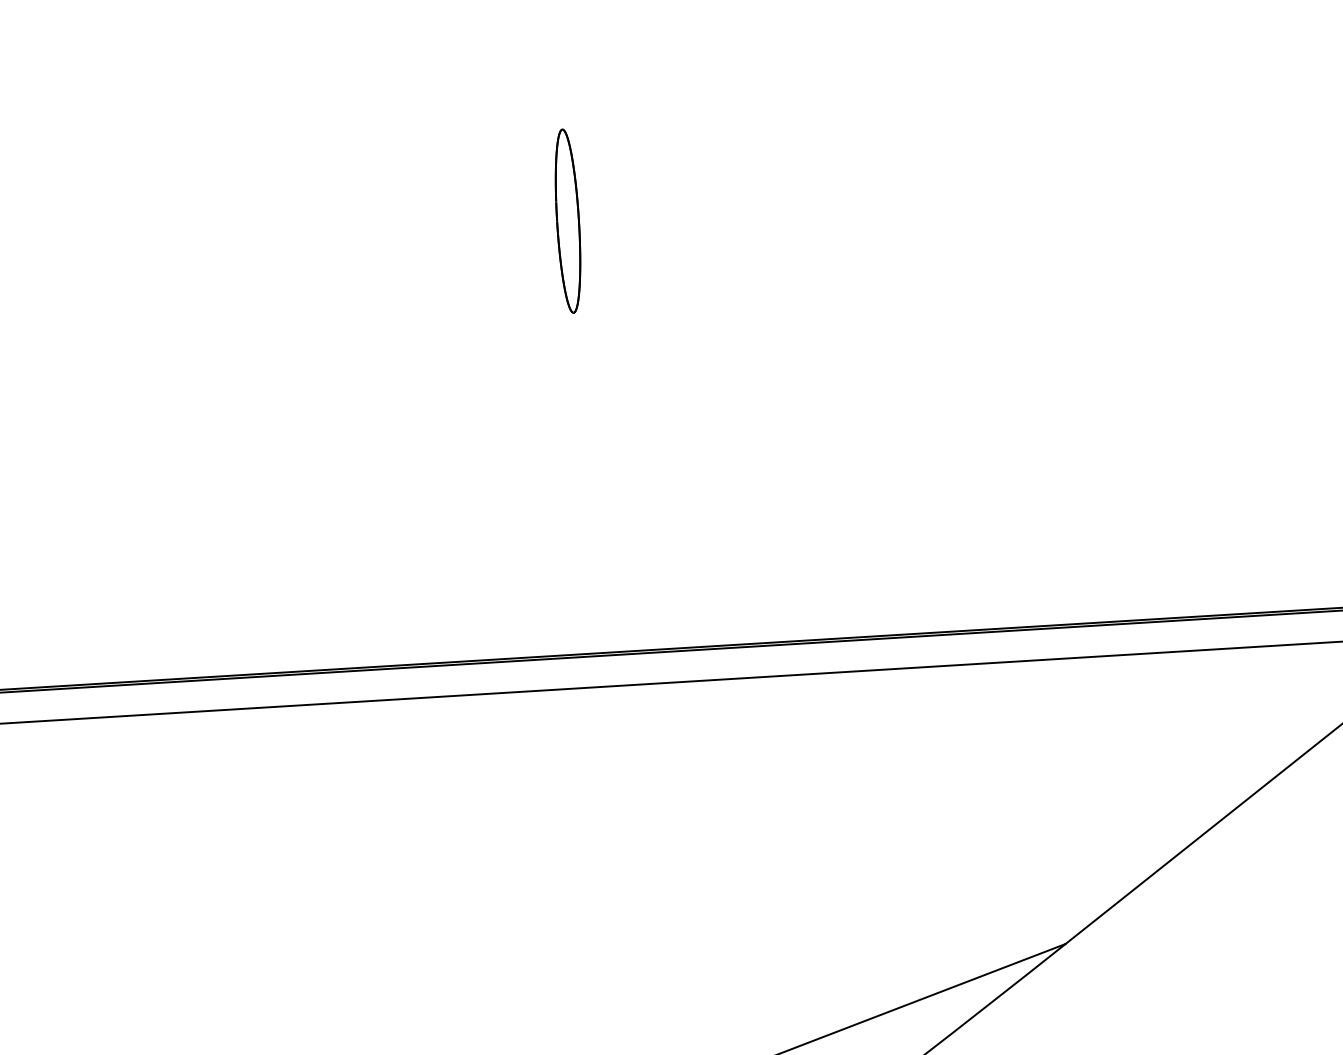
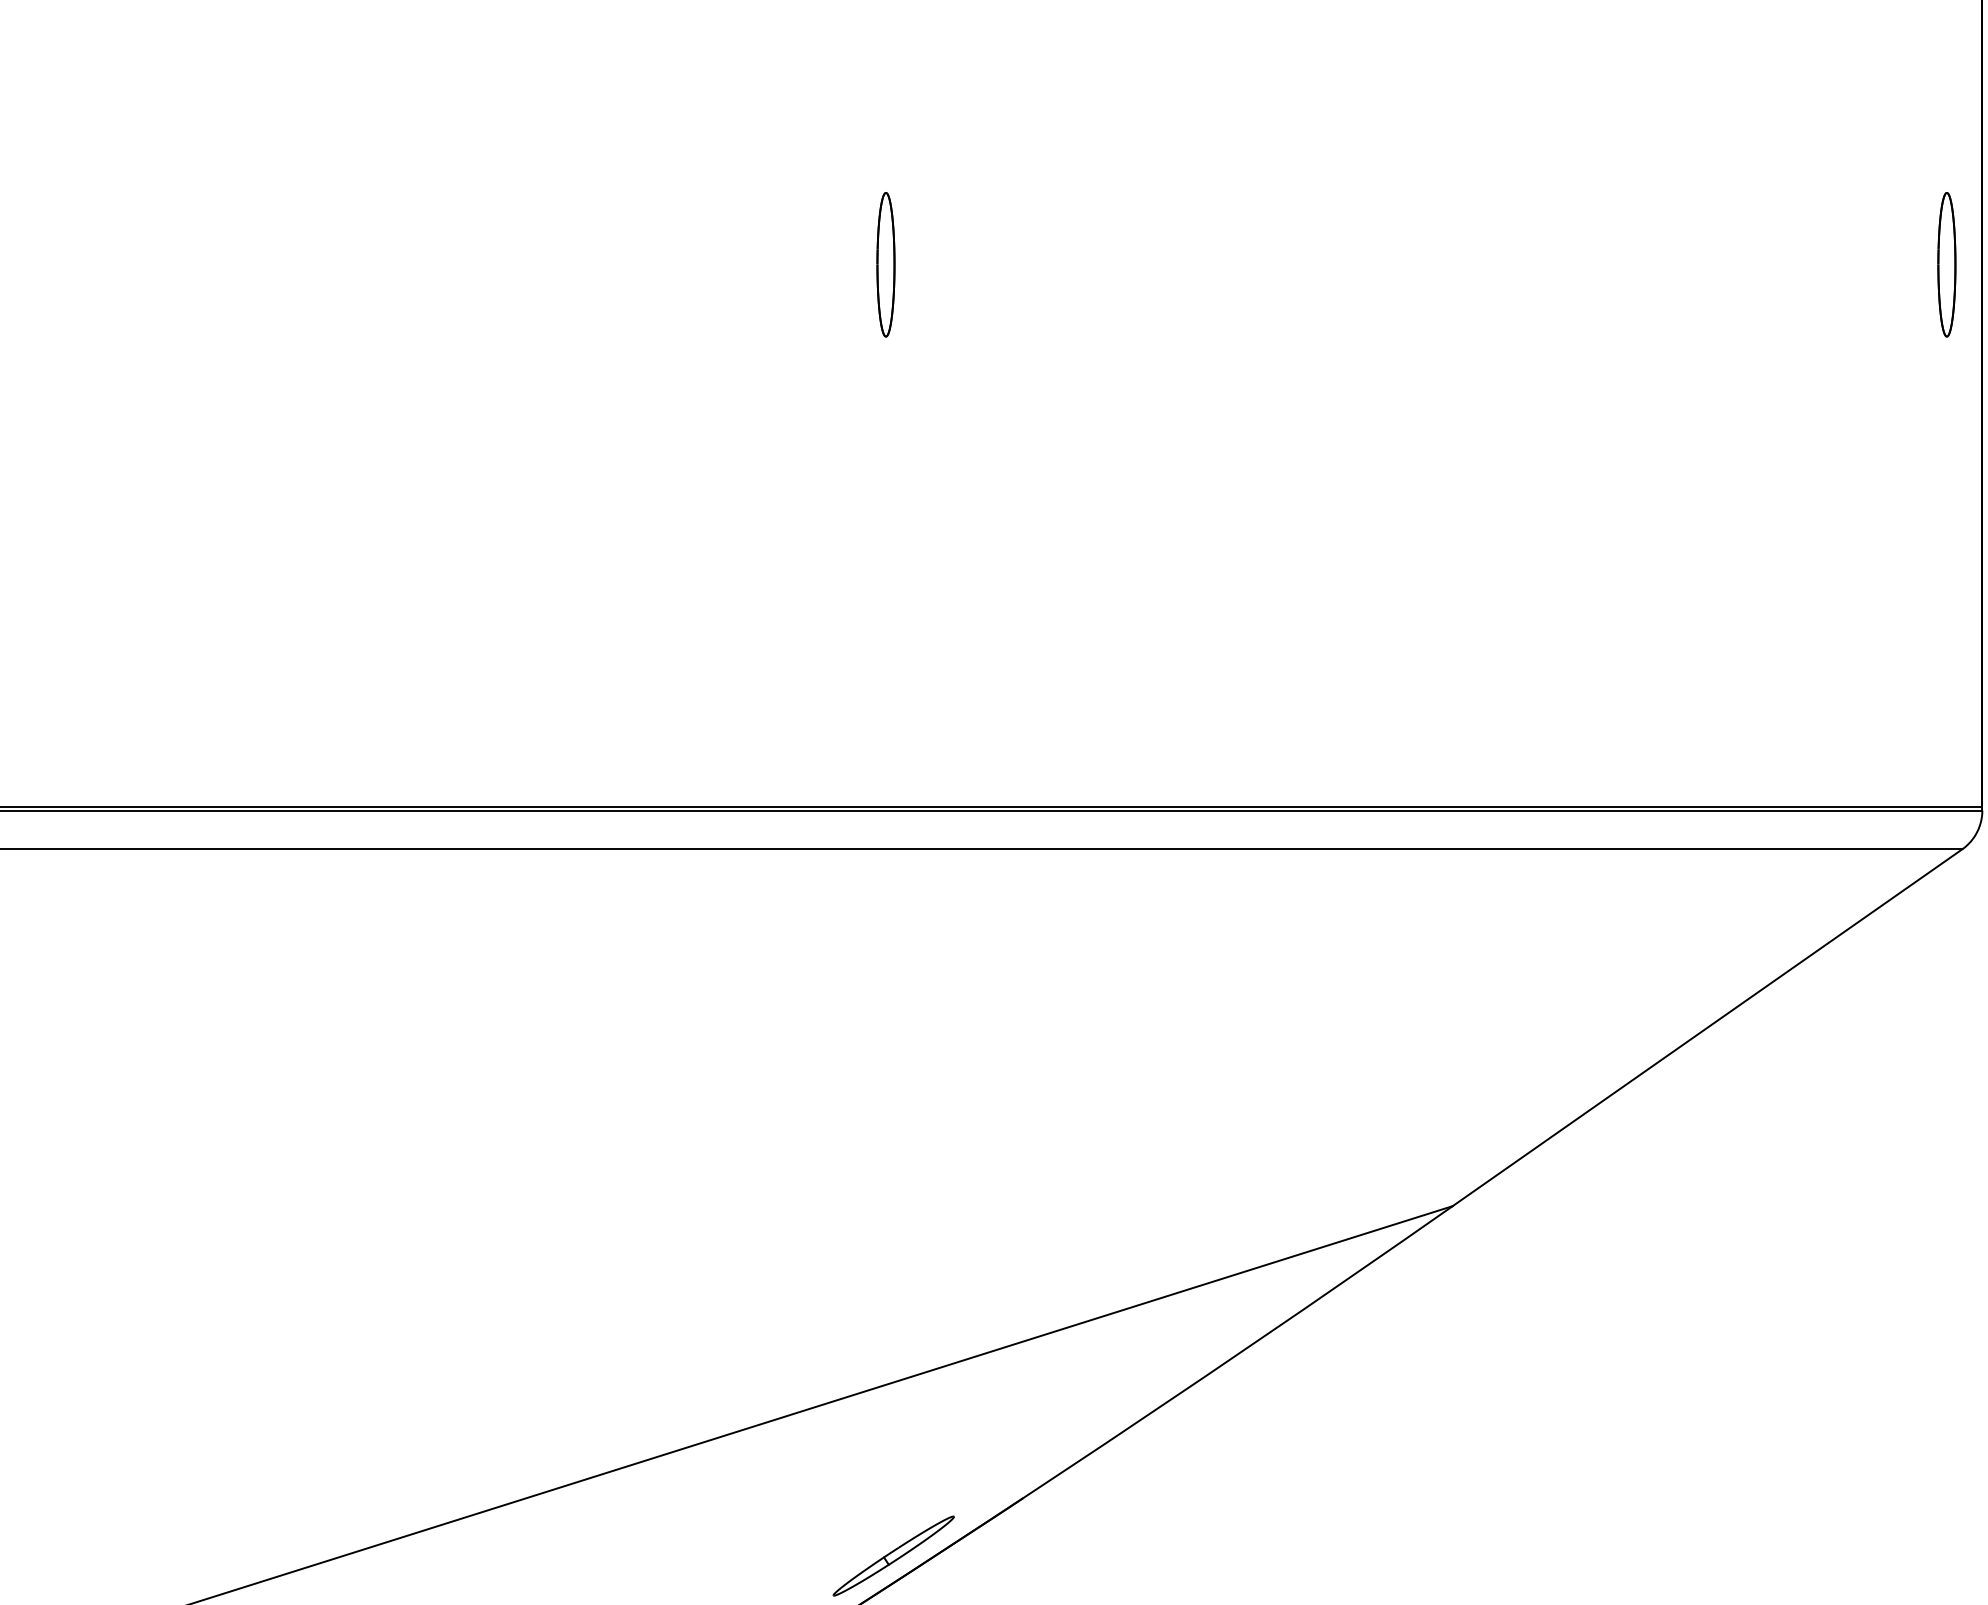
part: (567, 221) -> (885, 264), size x0.62

